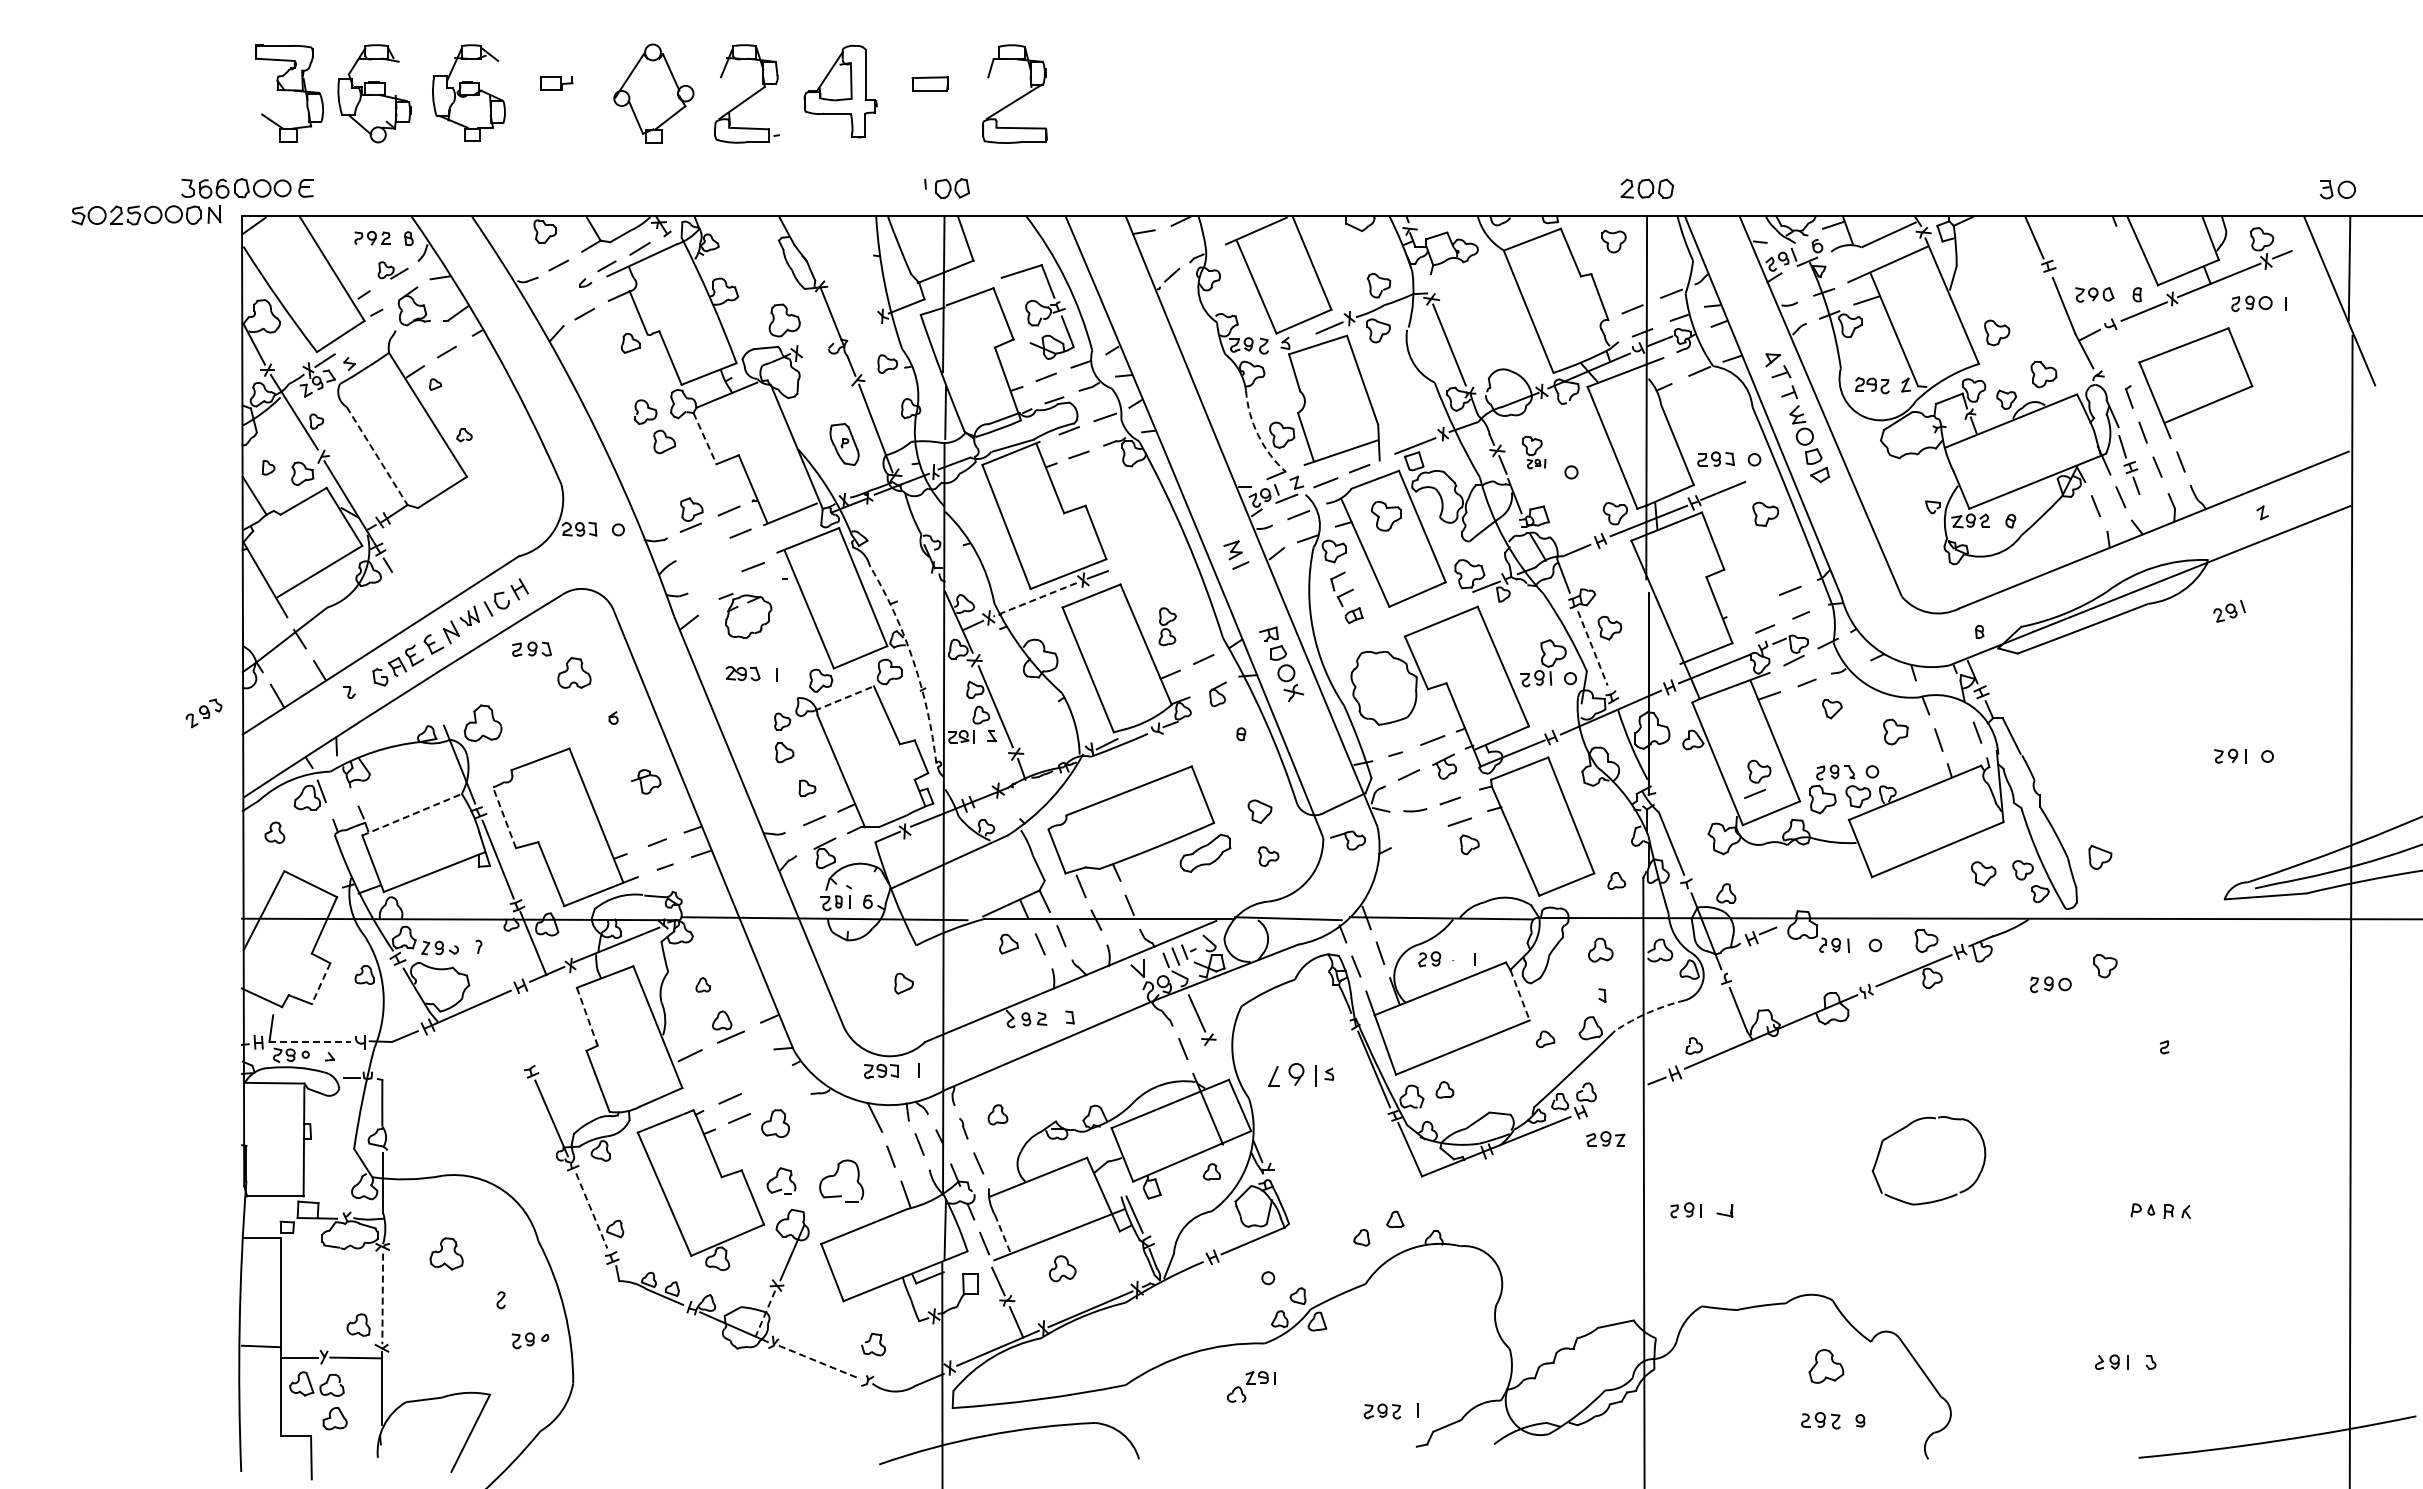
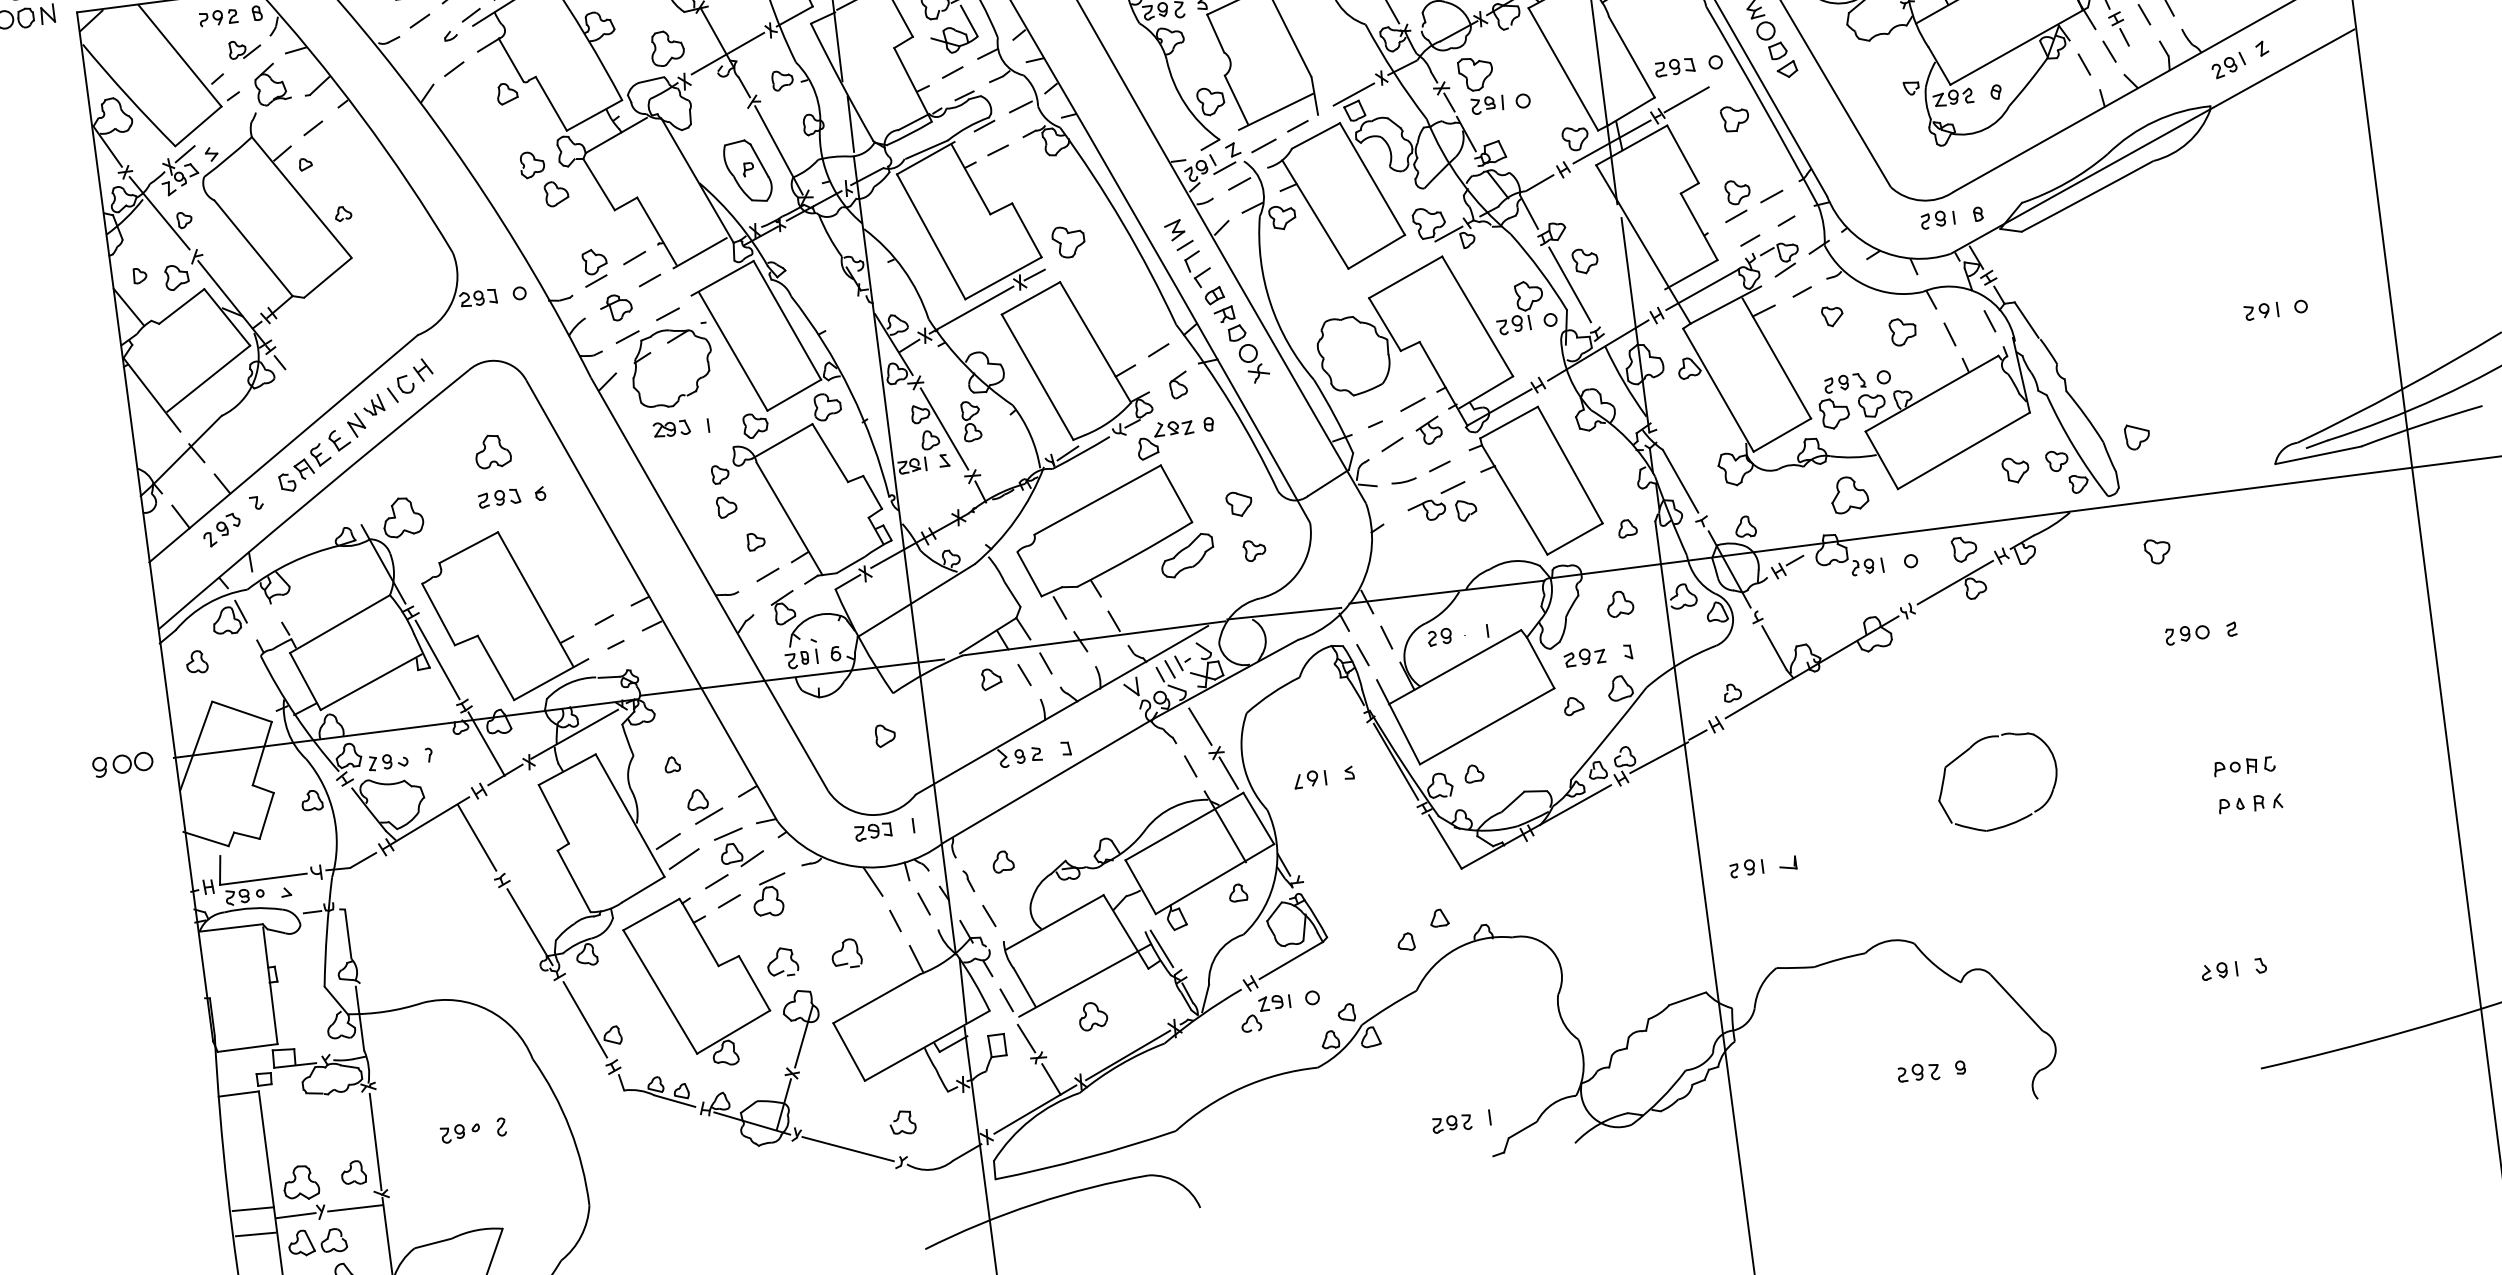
line: (840, 332) -> (728, 53), added
arc: (1258, 434) -> (1185, 103), dashed -> solid
line: (705, 439) -> (599, 185), dashed -> solid
part: (844, 444) -> (747, 171), size x1.43
part: (1534, 452) -> (1481, 85), size x1.67
line: (377, 456) -> (253, 248), dashed -> solid
part: (1386, 516) -> (1068, 242), moved
part: (1346, 597) -> (1204, 277), moved
line: (1035, 599) -> (971, 309), dashed -> solid
part: (2229, 611) -> (2228, 65), moved
part: (745, 615) -> (666, 366), size x1.67
part: (1167, 626) -> (971, 421), moved
part: (1941, 632) -> (1937, 219), added
part: (531, 648) -> (498, 497), moved
line: (1592, 648) -> (1569, 285), dashed -> solid
arc: (913, 660) -> (850, 391), dashed -> solid
line: (844, 698) -> (782, 441), dashed -> solid
part: (203, 713) -> (221, 530), moved
part: (1199, 742) -> (1165, 438), added
part: (1757, 778) -> (1736, 199), moved
part: (646, 781) -> (616, 307), moved
line: (412, 814) -> (340, 623), dashed -> solid
line: (504, 817) -> (438, 614), dashed -> solid
part: (1347, 840) -> (1426, 510), moved
part: (193, 918) -> (122, 764), added
line: (320, 984) -> (266, 816), dashed -> solid
part: (2050, 984) -> (2187, 634), moved
line: (1520, 995) -> (1541, 663), dashed -> solid
arc: (1648, 1012) -> (1679, 663), dashed -> solid
line: (587, 1016) -> (554, 814), dashed -> solid
line: (513, 1029) -> (477, 838), added
line: (310, 1041) -> (263, 878), dashed -> solid
line: (1217, 1059) -> (1228, 772), added
part: (754, 1069) -> (738, 847), added
line: (702, 1073) -> (683, 858), added
part: (1292, 1075) -> (1310, 779), size x0.62
line: (1618, 1097) -> (1659, 757), added
line: (781, 1102) -> (771, 878), added
part: (1605, 1138) -> (1584, 656), moved
part: (2159, 1175) -> (2244, 766), added
part: (841, 1180) -> (846, 953), size x0.62
line: (591, 1210) -> (584, 1019), dashed -> solid
line: (1003, 1234) -> (1025, 988), dashed -> solid
part: (446, 1253) -> (300, 1182), moved
line: (382, 1299) -> (375, 1142), dashed -> solid
line: (765, 1313) -> (783, 1104), dashed -> solid
part: (530, 1340) -> (460, 1132), moved
line: (820, 1362) -> (848, 1149), dashed -> solid
part: (1826, 1366) -> (1849, 494), moved
line: (260, 1369) -> (255, 1233), added
part: (1251, 1386) -> (1266, 1012), moved

